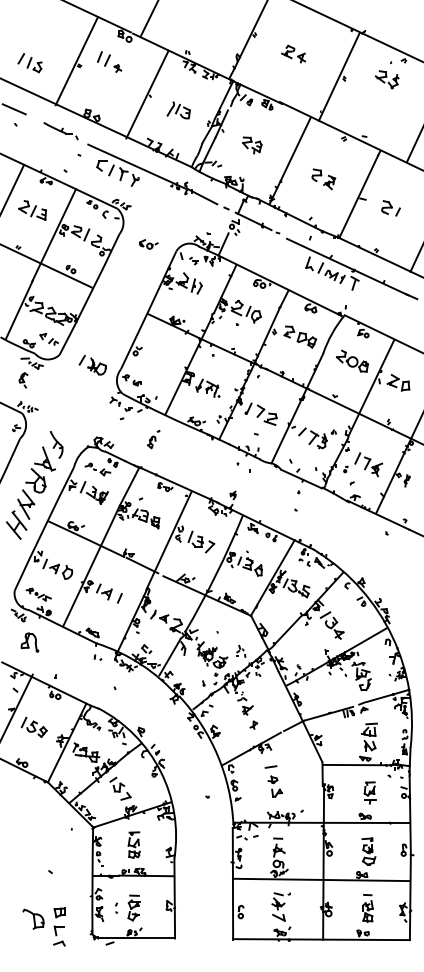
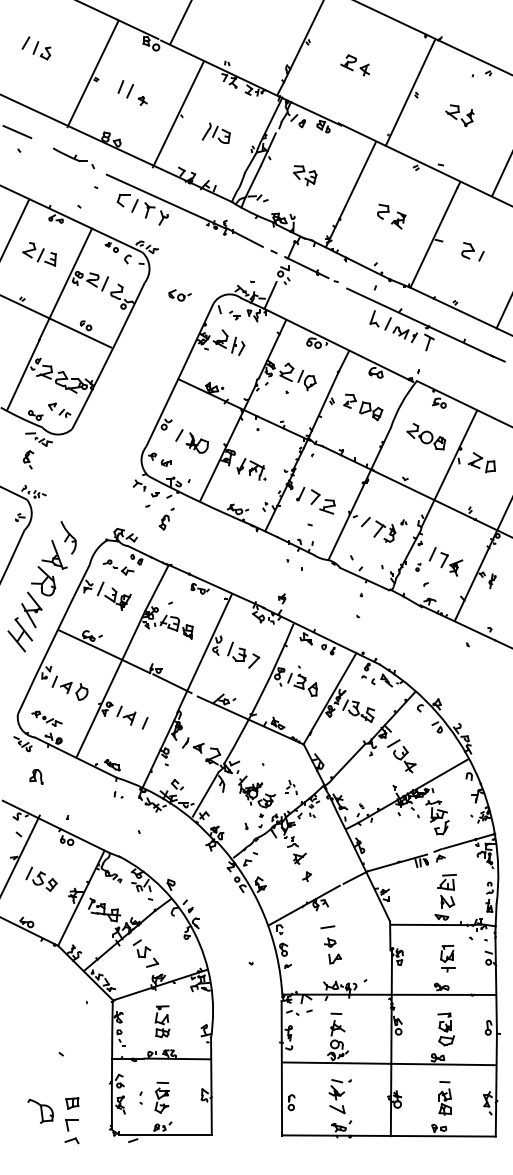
part: (109, 61) -> (132, 92), moved
part: (29, 63) -> (35, 48), moved
part: (386, 79) -> (459, 115), moved
part: (92, 364) -> (191, 440), moved
part: (153, 439) -> (166, 519), moved
part: (30, 642) -> (37, 776), size x0.62

